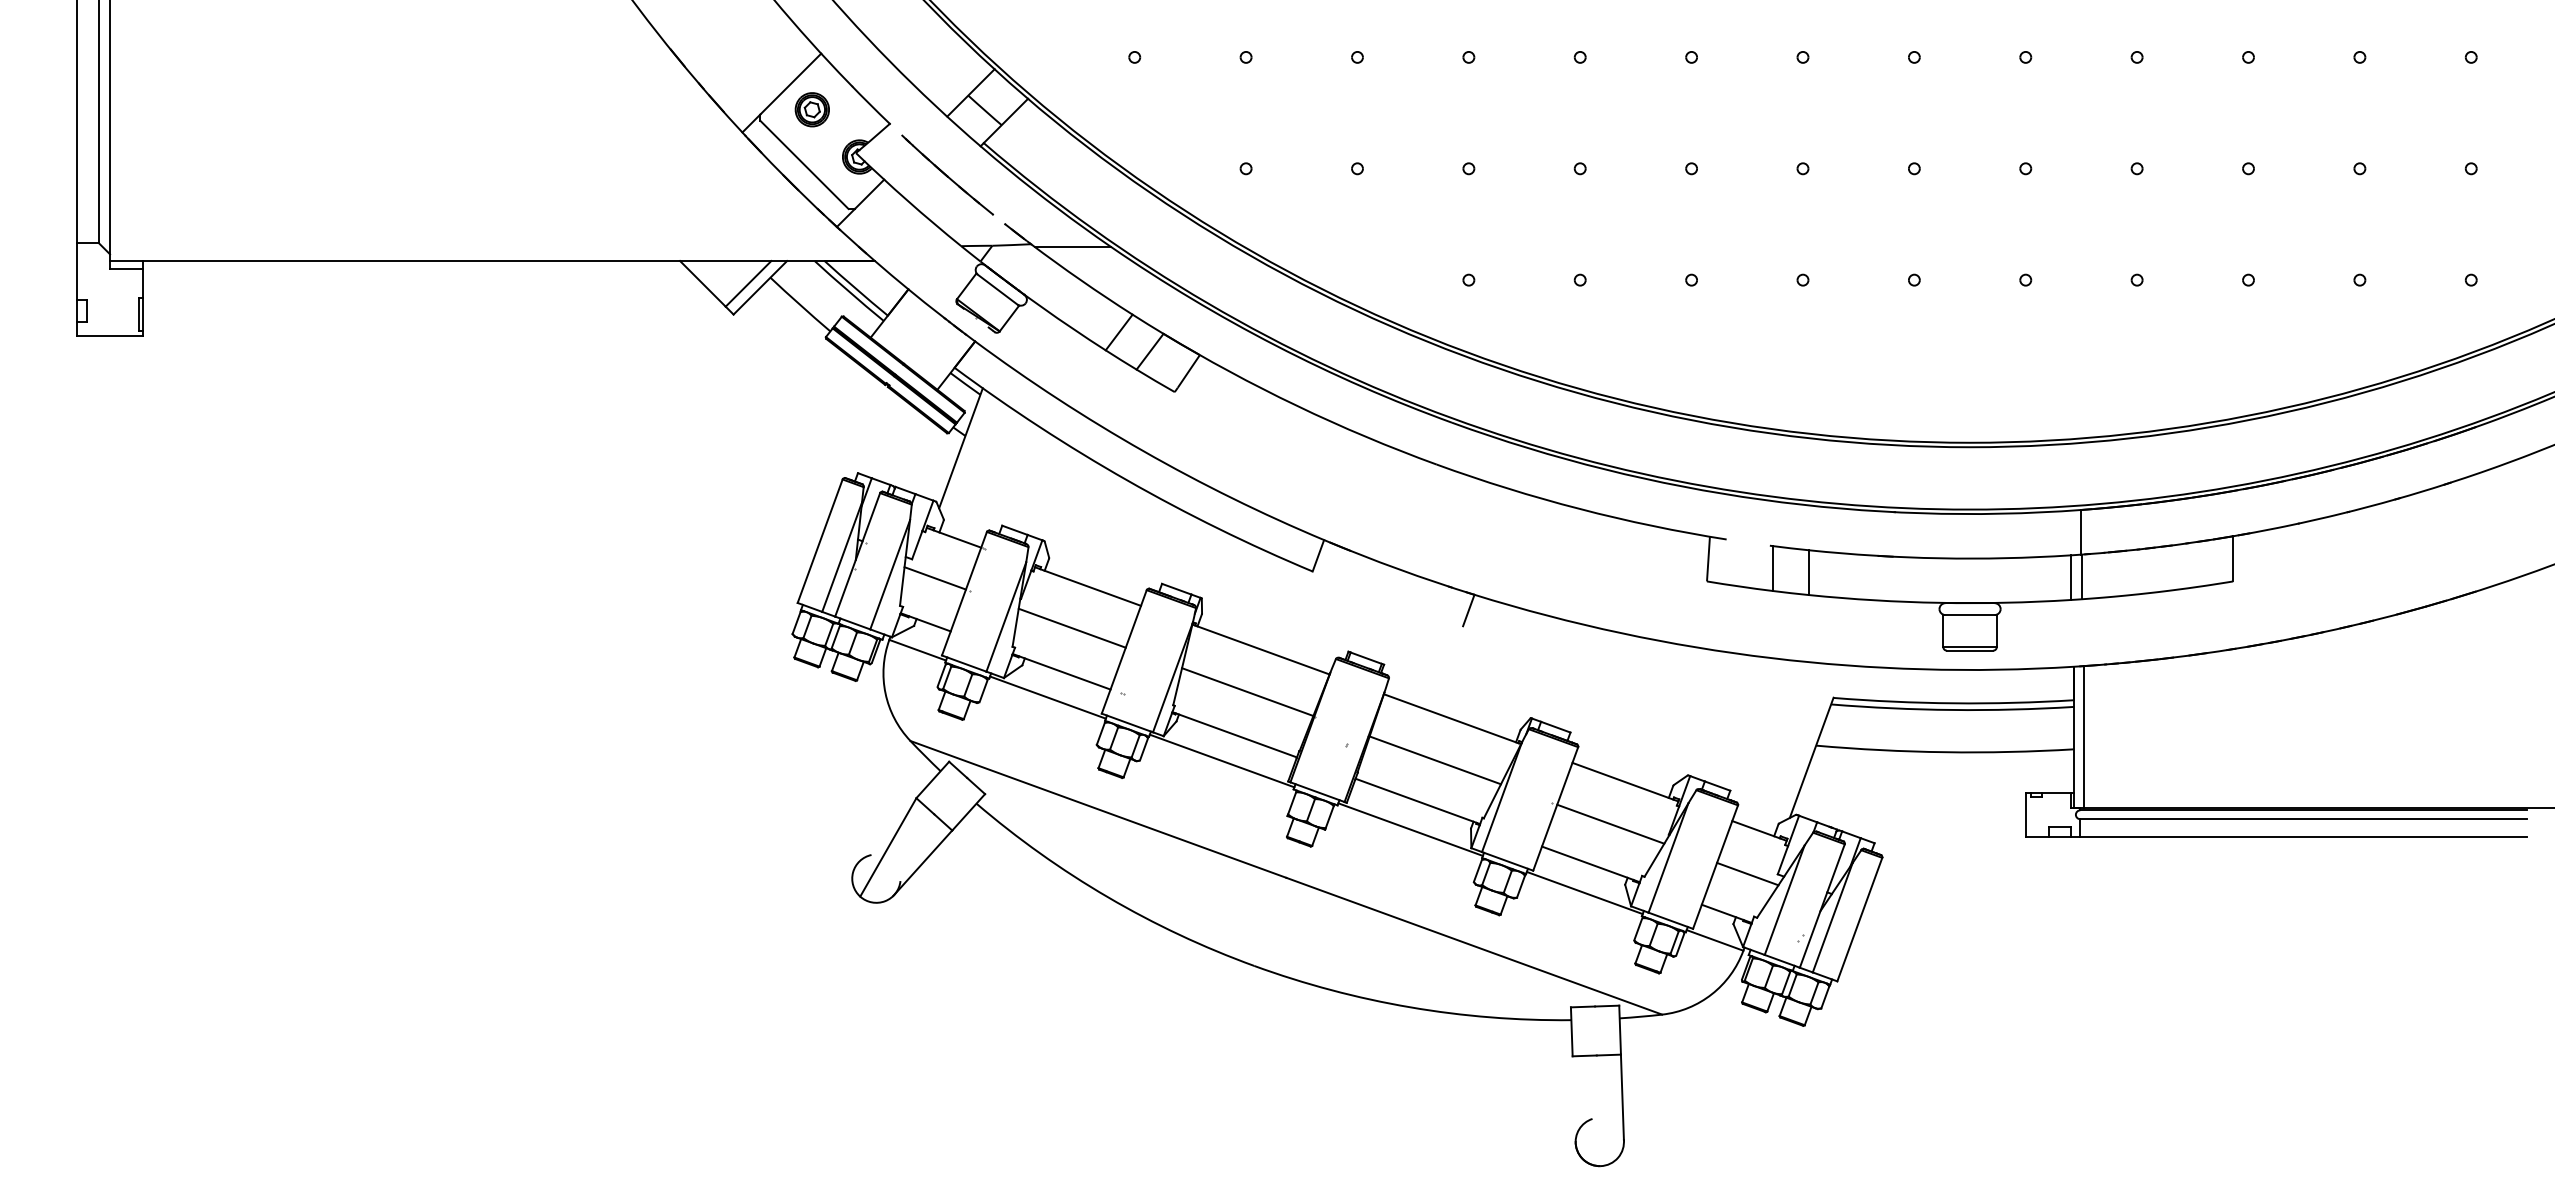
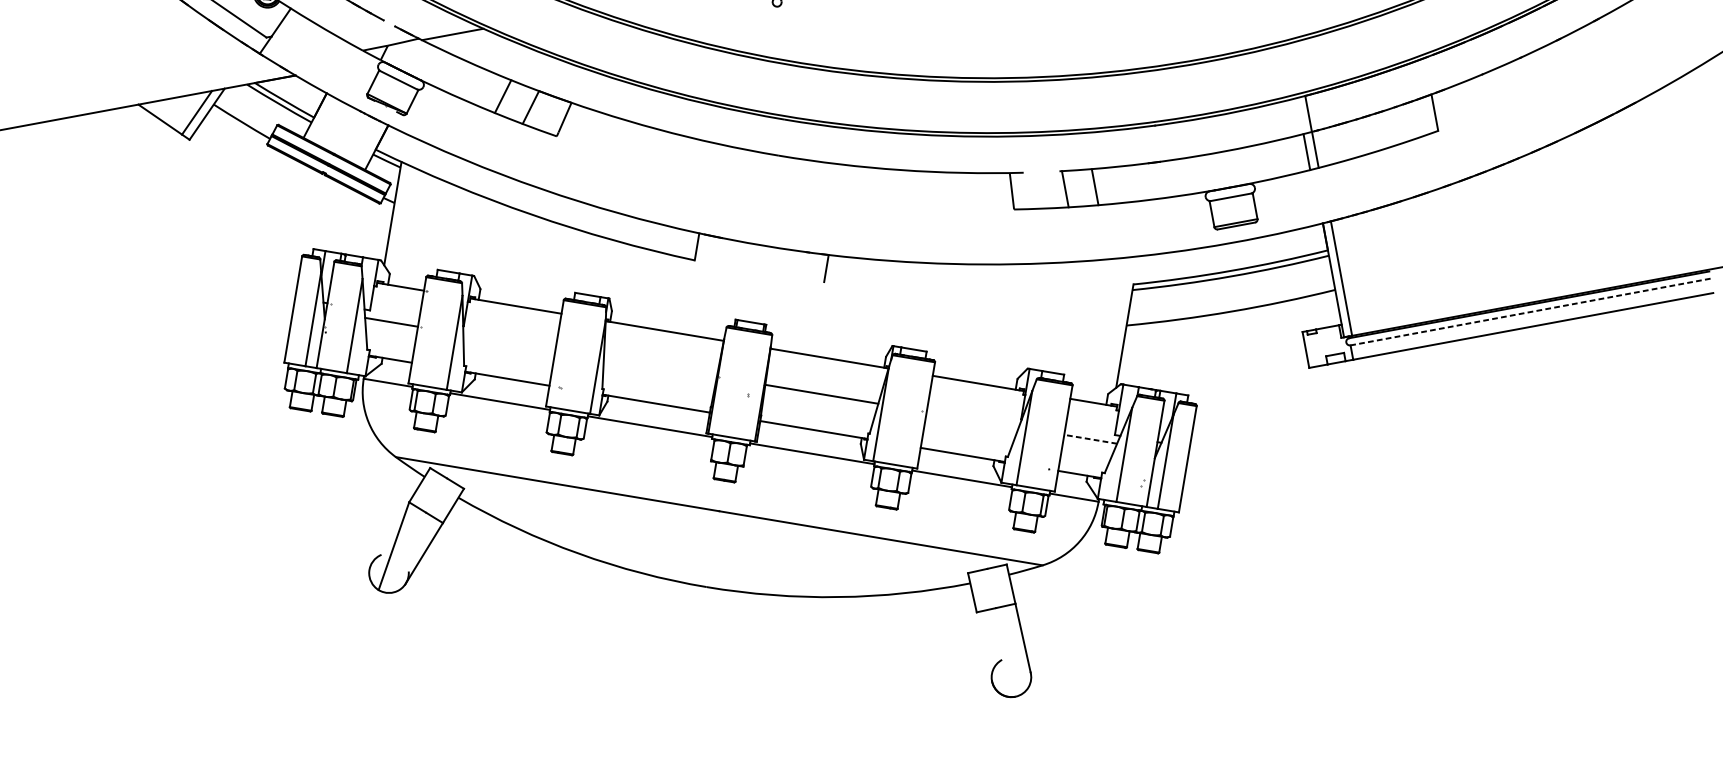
line: (1071, 627) -> (508, 341), removed
line: (1247, 691) -> (660, 366), removed
line: (2303, 819) -> (1530, 312), solid -> dashed
line: (1610, 823) -> (972, 419), removed
line: (1747, 874) -> (1090, 439), solid -> dashed

